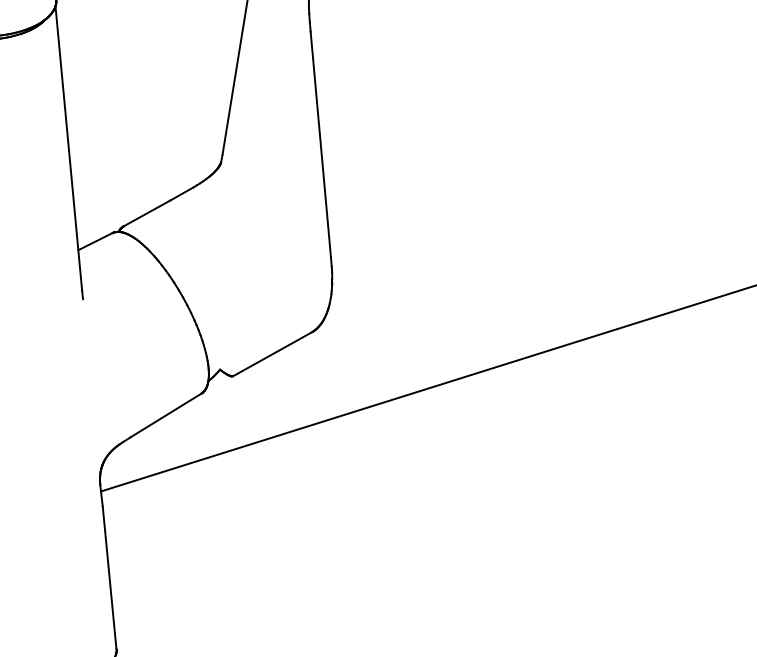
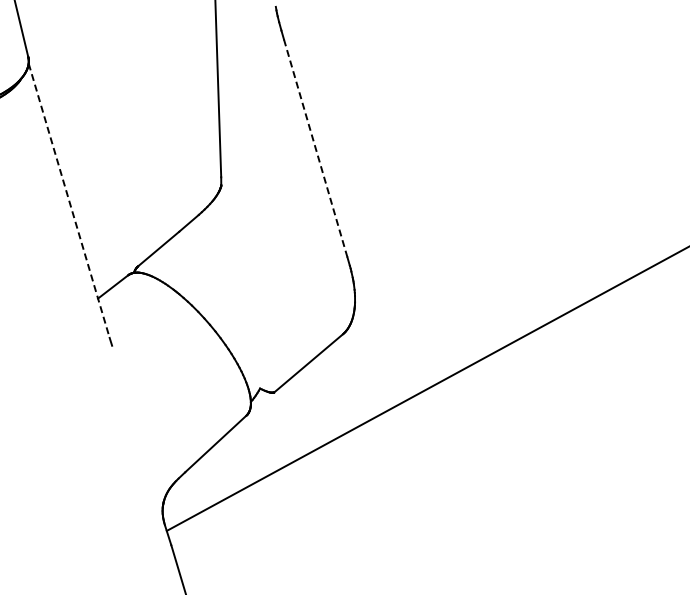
line: (320, 145) -> (315, 149), solid -> dashed
line: (68, 148) -> (68, 200), solid -> dashed

